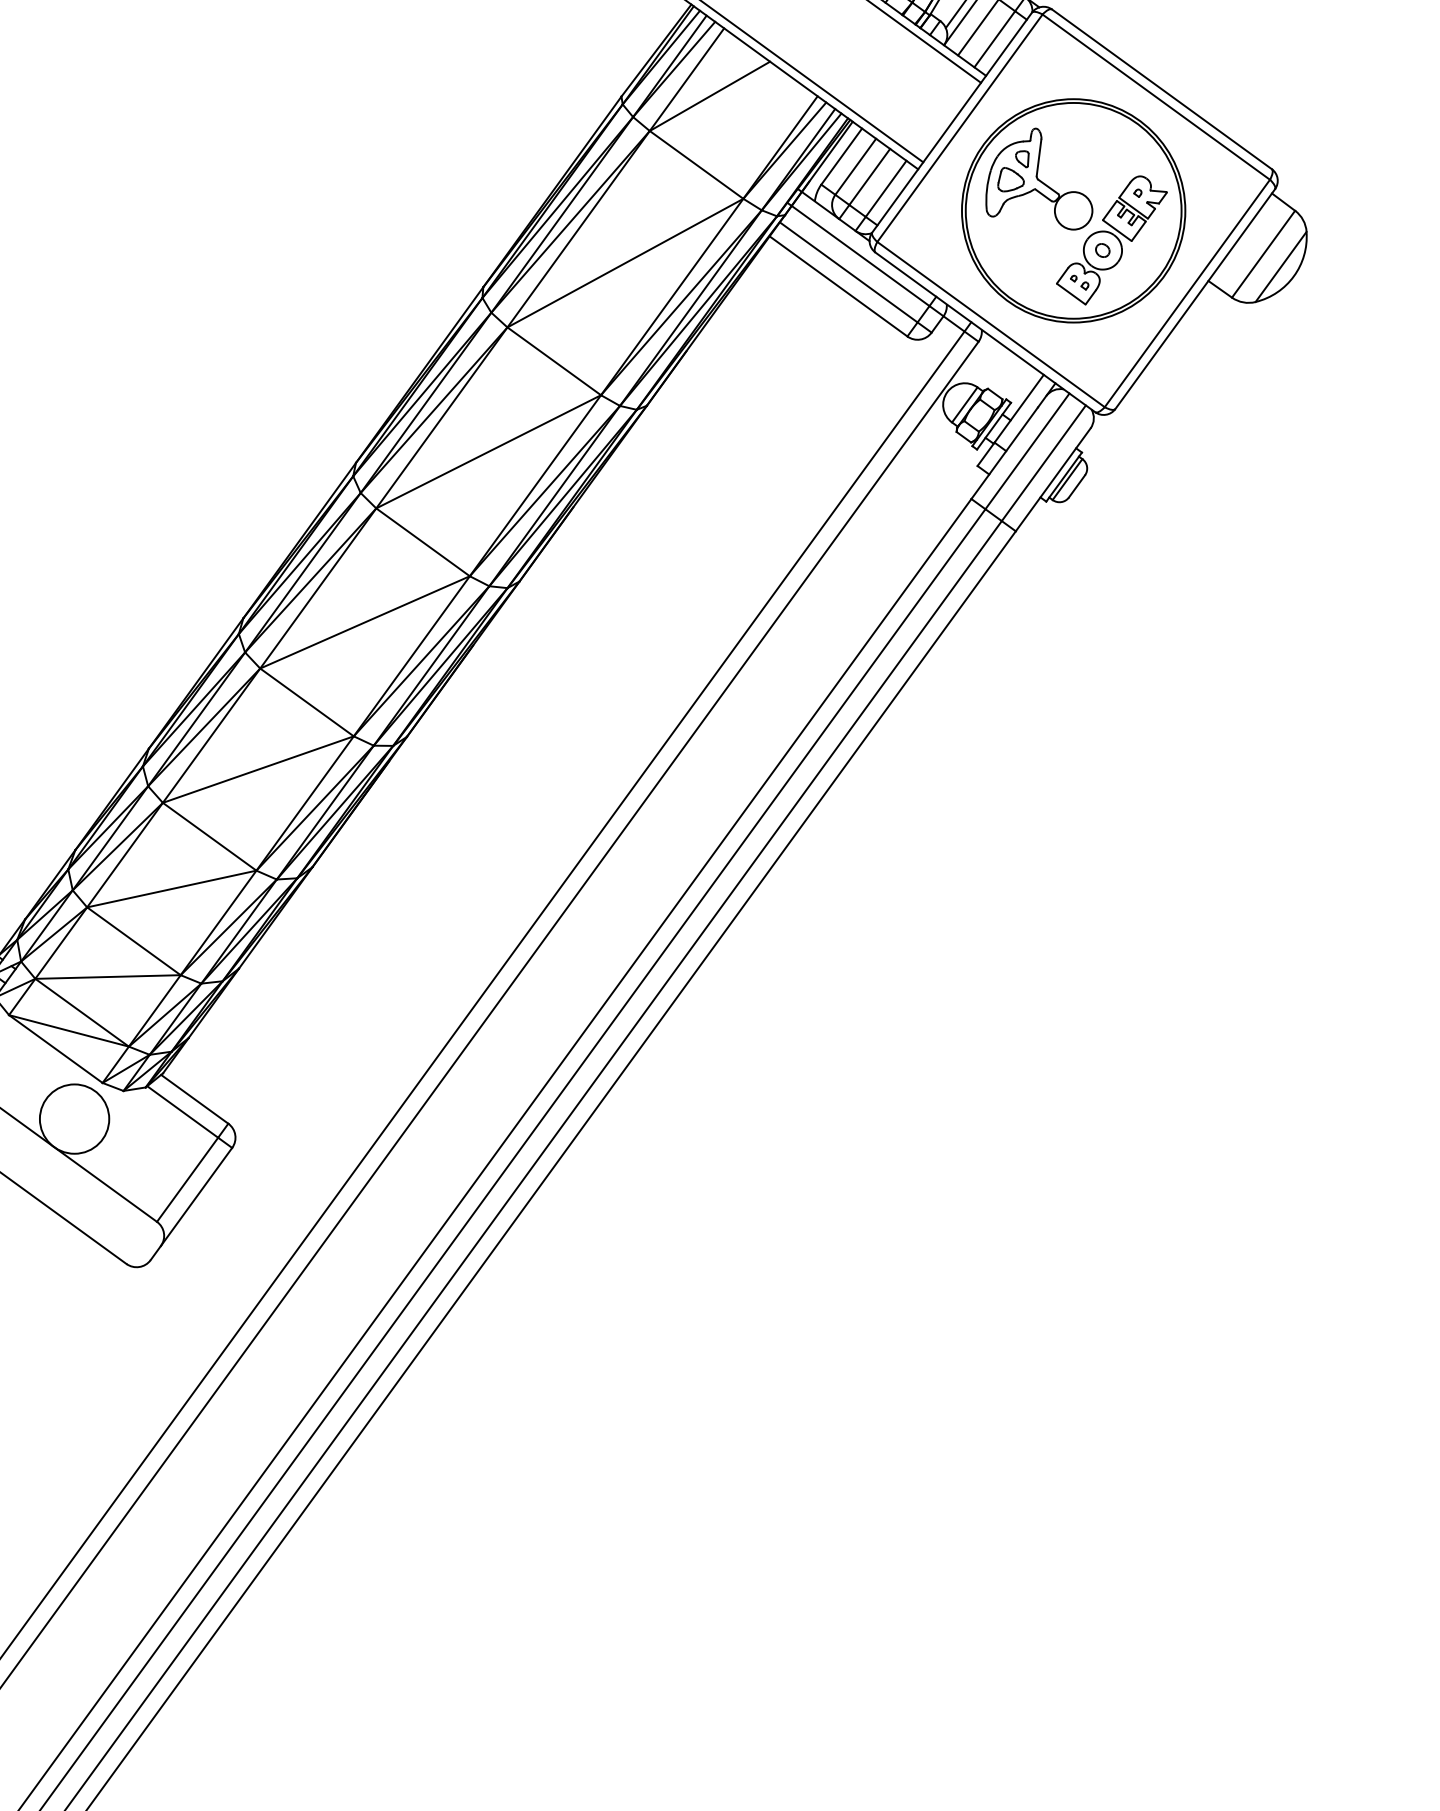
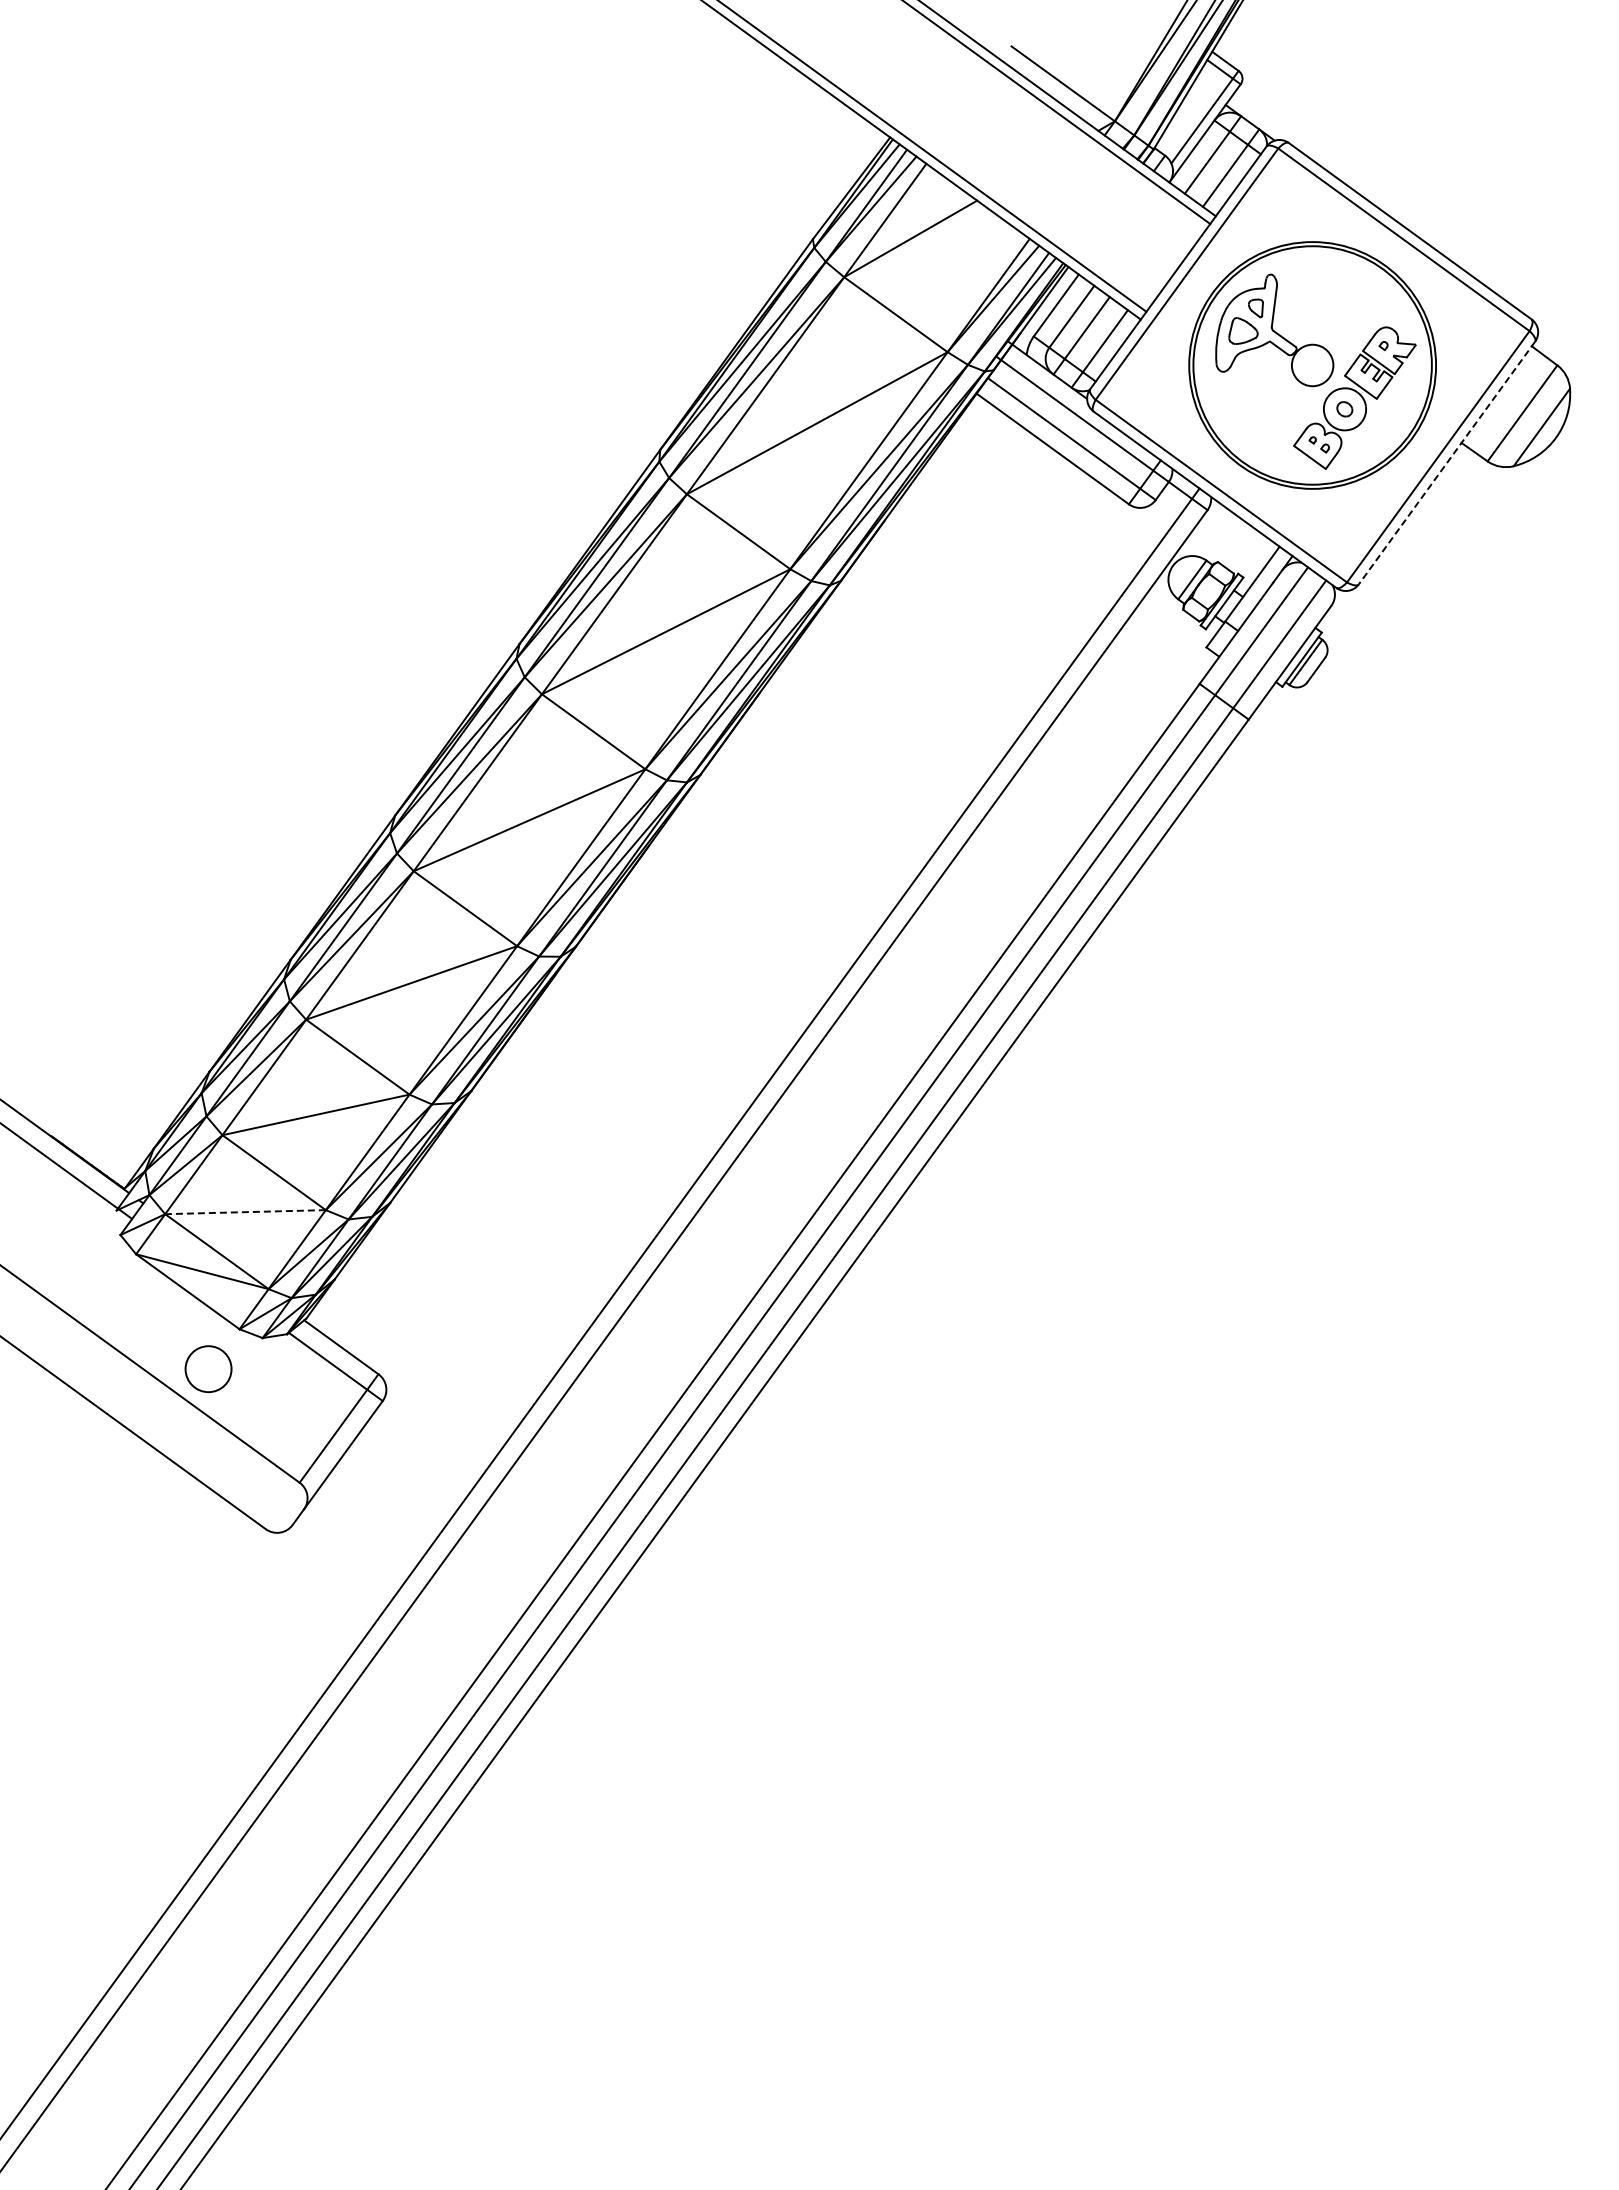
line: (1194, 299) -> (1446, 463), solid -> dashed
line: (108, 977) -> (245, 1212), solid -> dashed
circle: (74, 1118) -> (208, 1368), size x0.6

